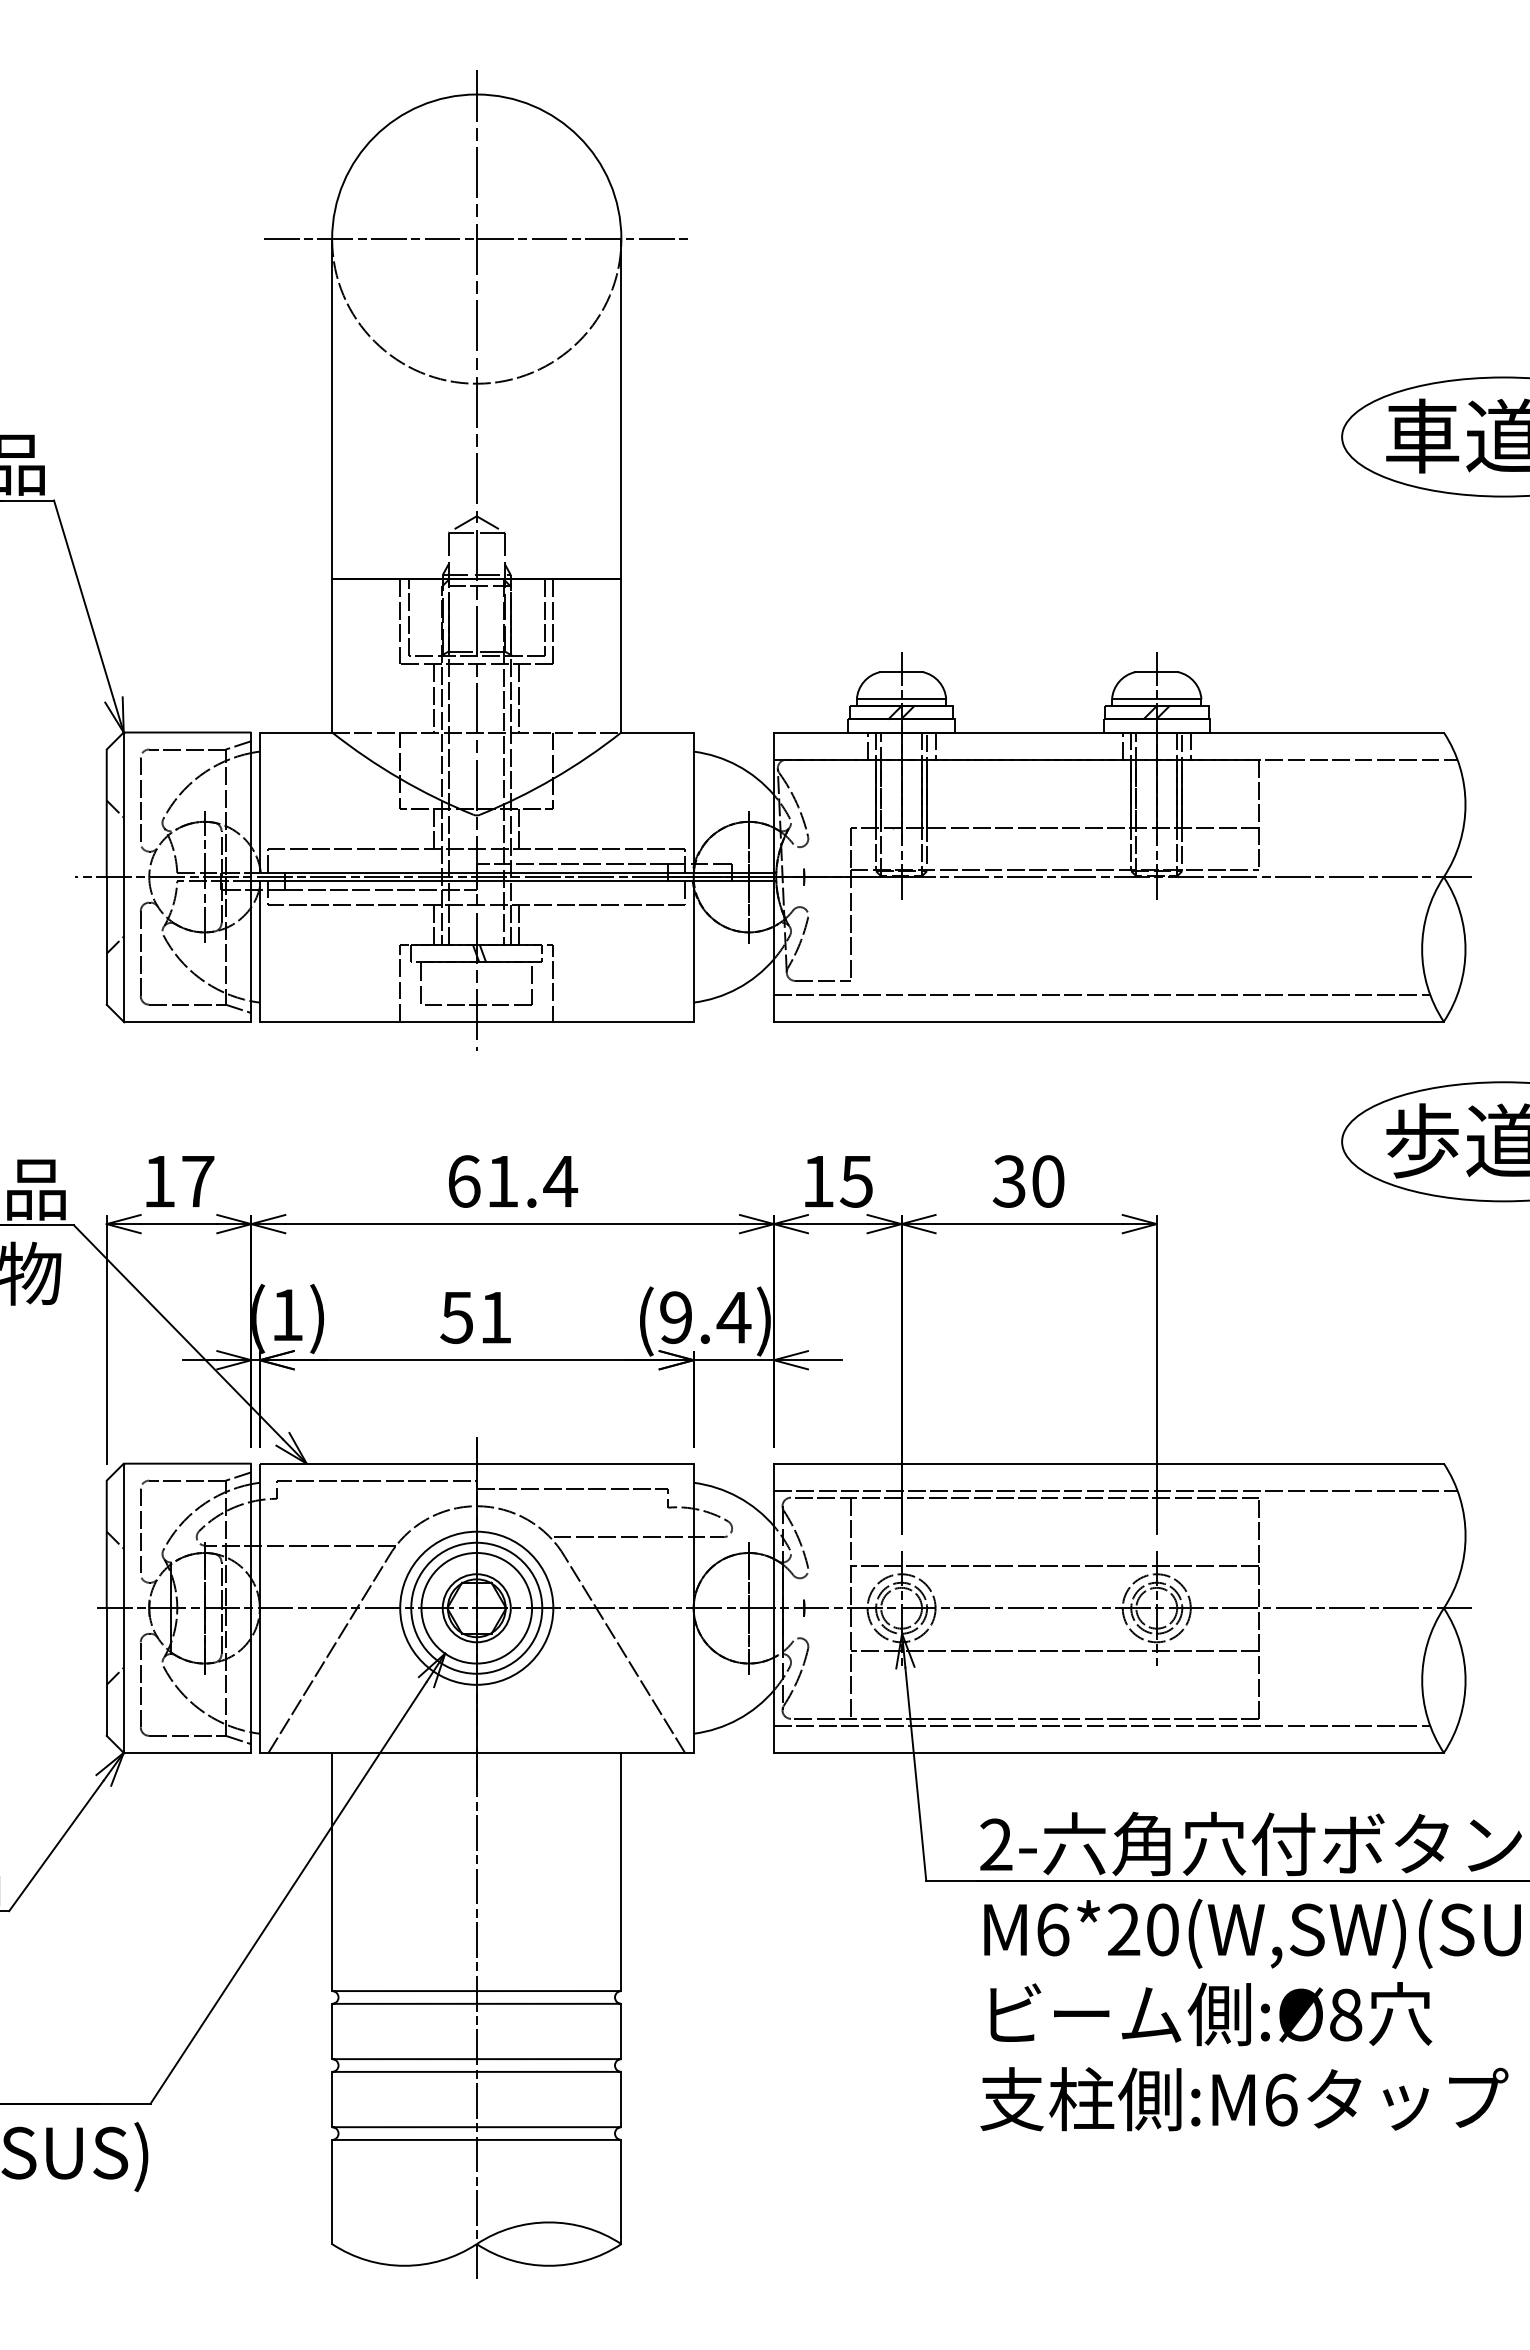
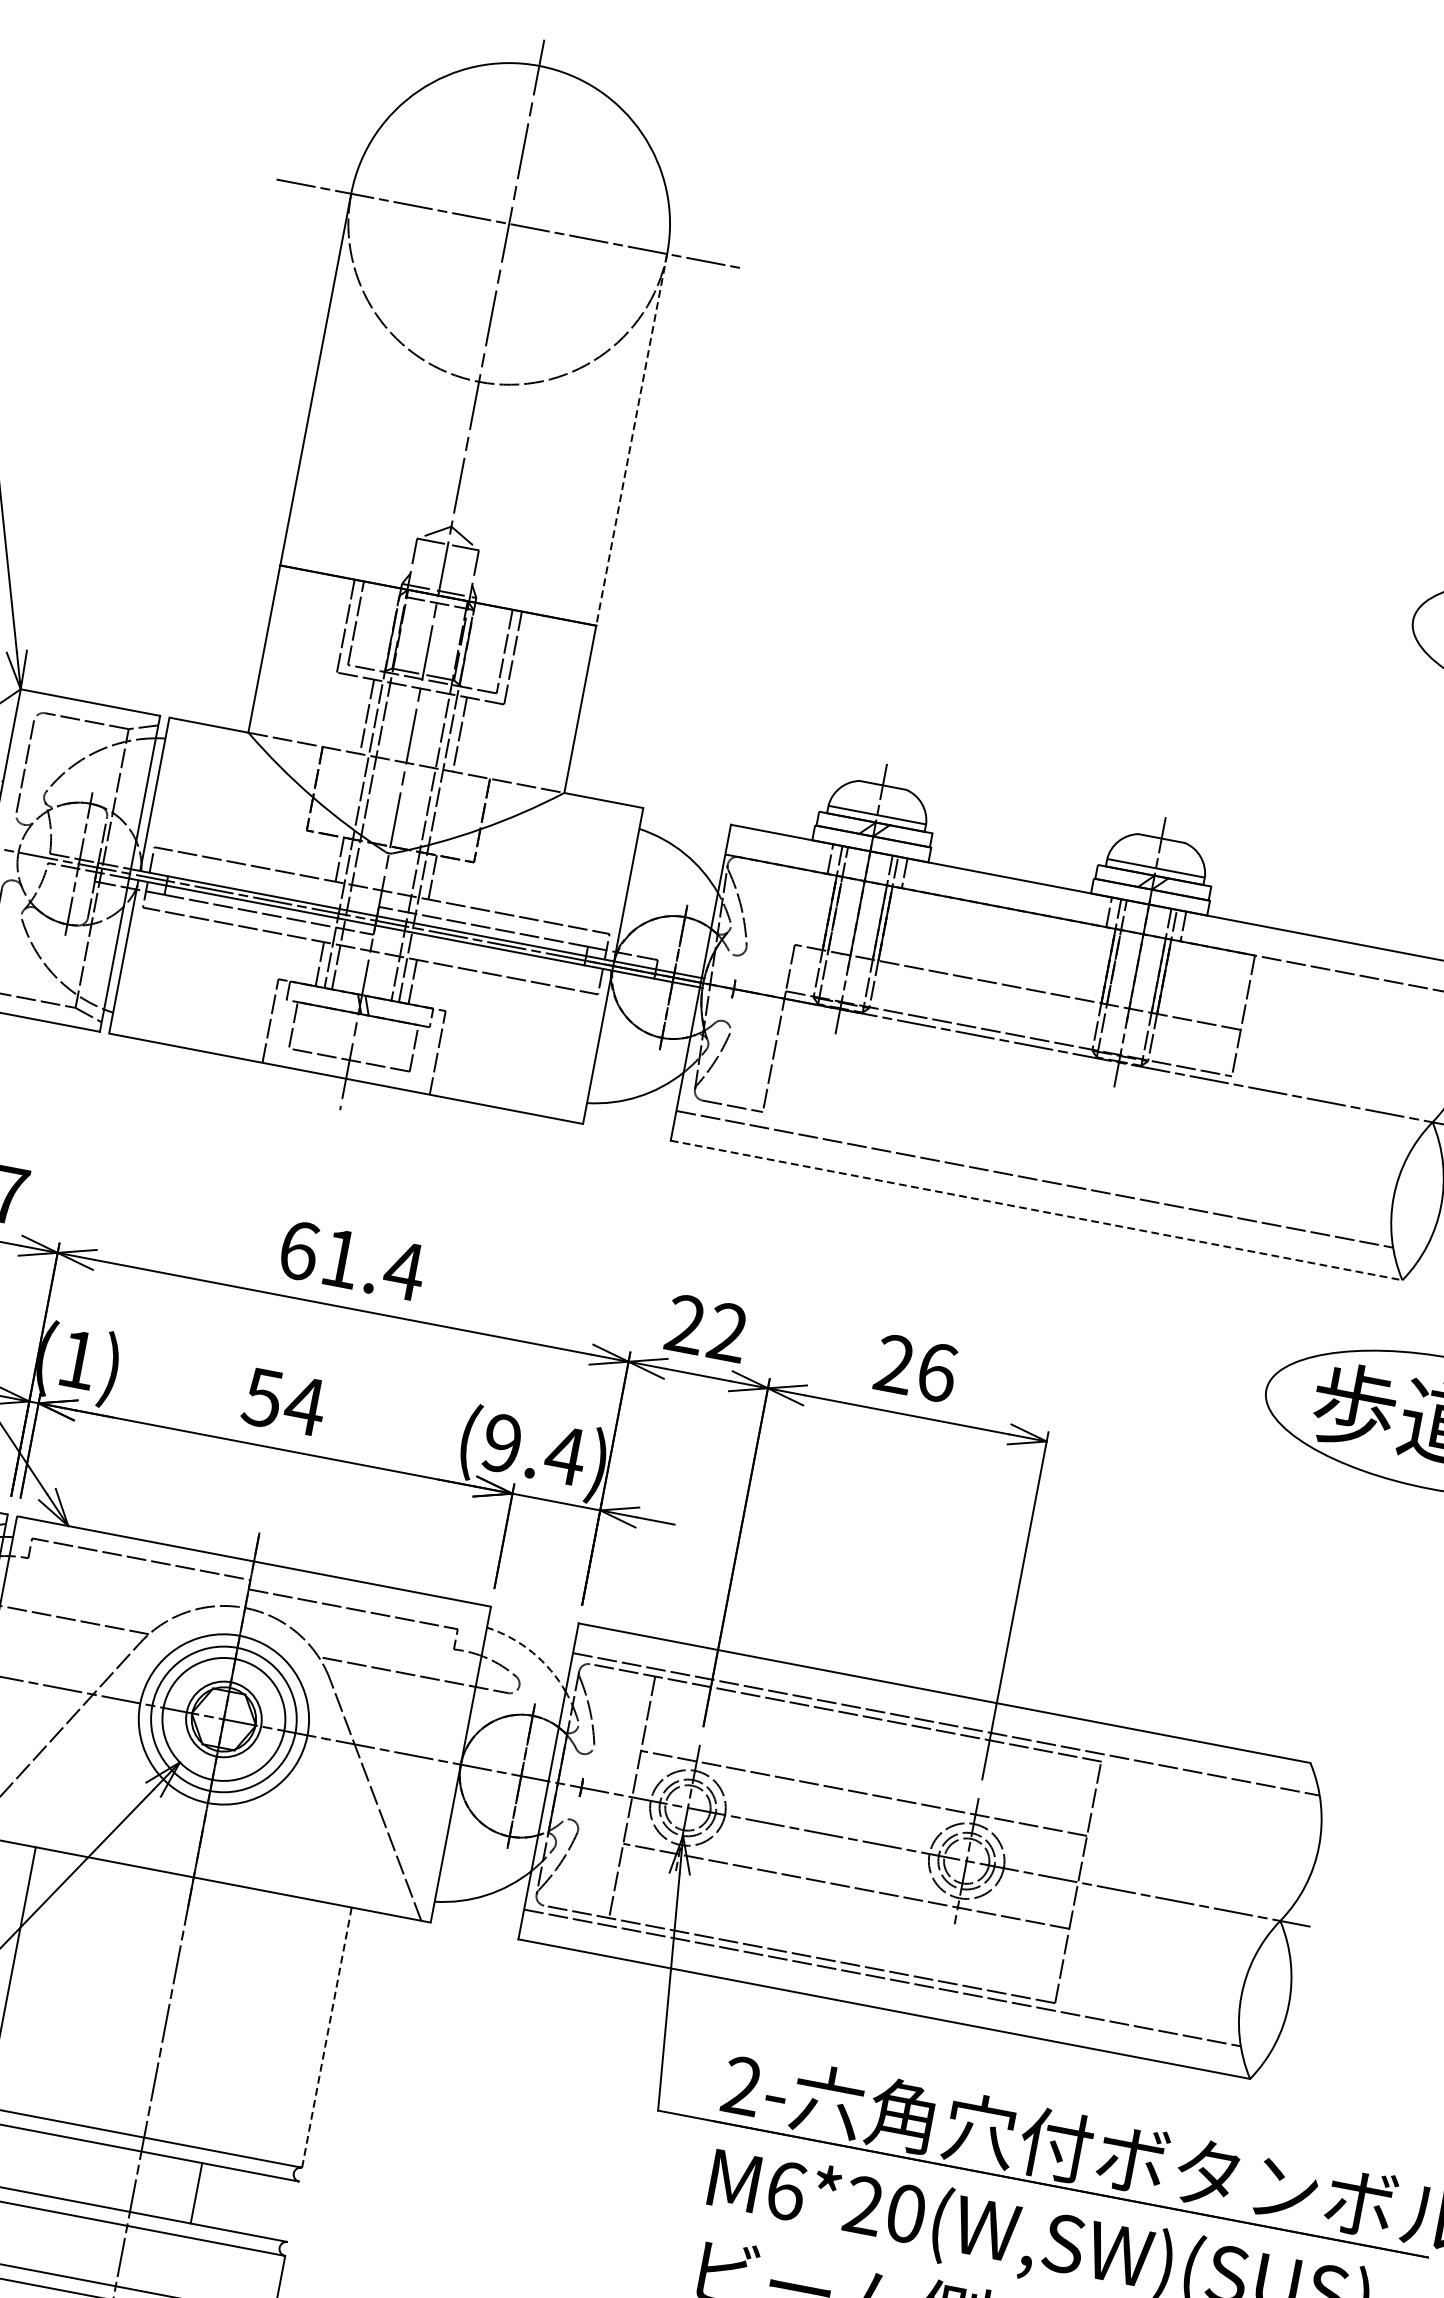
line: (621, 409) -> (631, 440), solid -> dashed
line: (1108, 1021) -> (1036, 1210), solid -> dashed
text: (837, 1181) -> (706, 1328), 15 -> 22
text: (1028, 1181) -> (915, 1368), 30 -> 26
text: (495, 1317) -> (304, 1405), 51 -> 54
arc: (738, 1497) -> (532, 1652), solid -> dashed
line: (621, 1871) -> (327, 2037), solid -> dashed
line: (621, 2031) -> (196, 2193), moved

